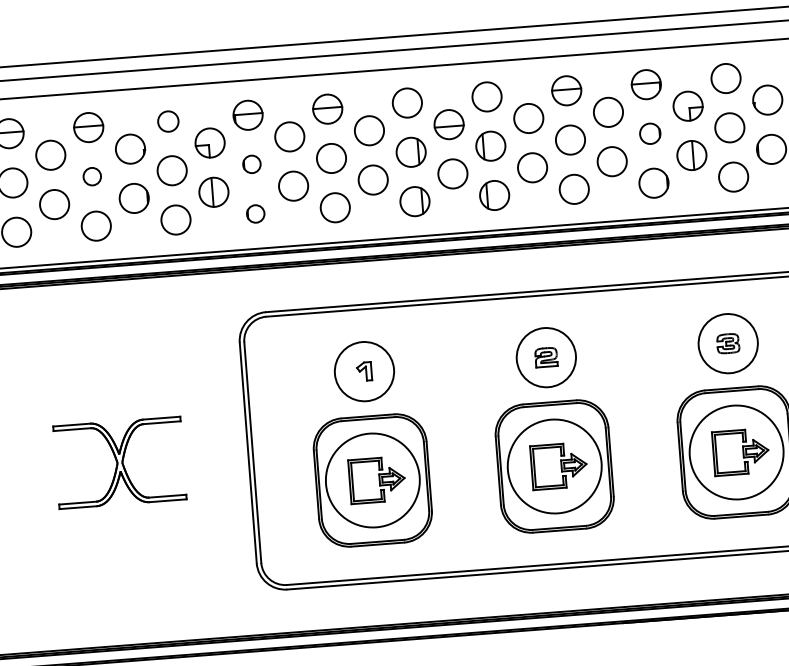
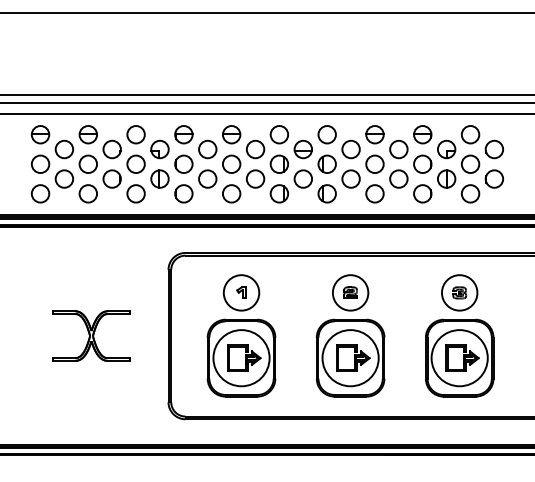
circle: (167, 121) -> (135, 134), size x1.43
circle: (649, 132) -> (422, 163), size x1.43
circle: (251, 163) -> (183, 163), size x1.67
circle: (91, 175) -> (87, 163), size x1.67
circle: (254, 213) -> (183, 193), size x1.67

